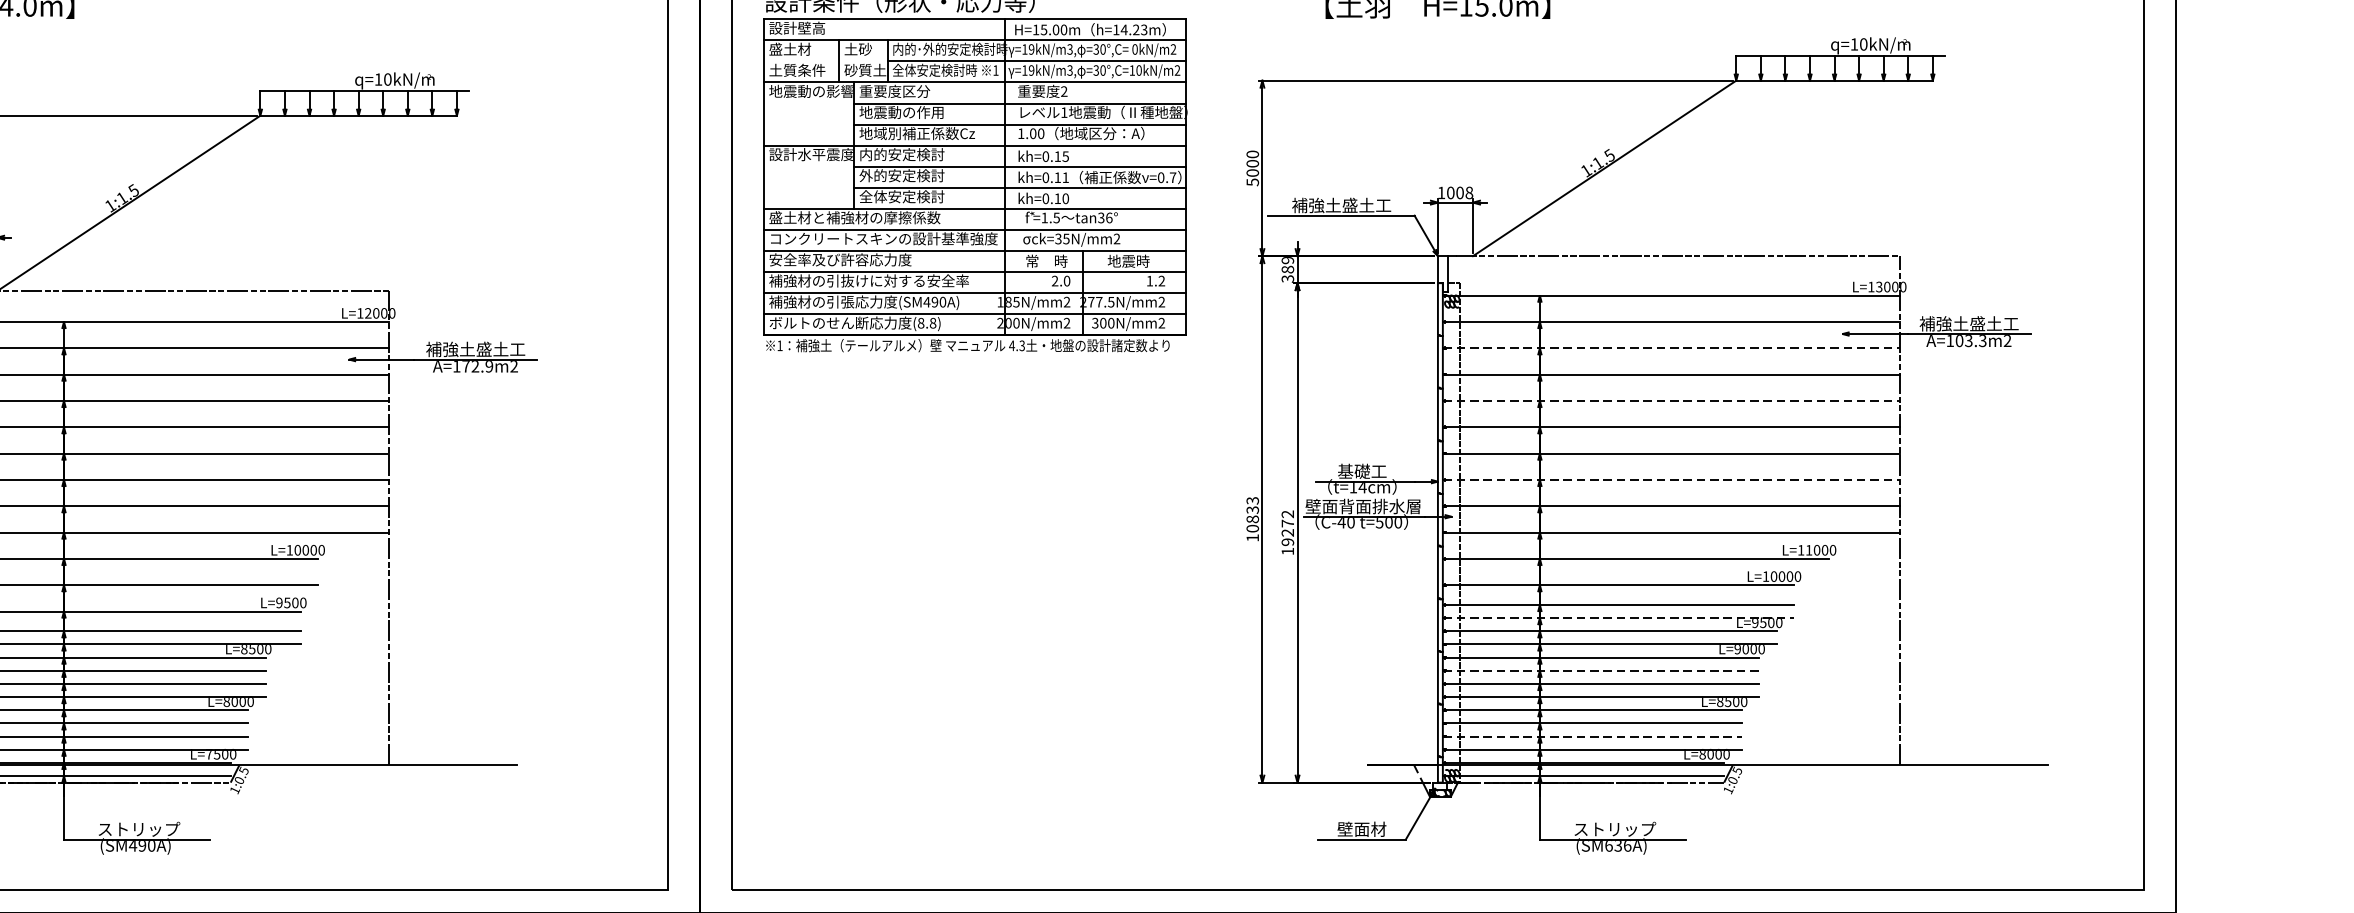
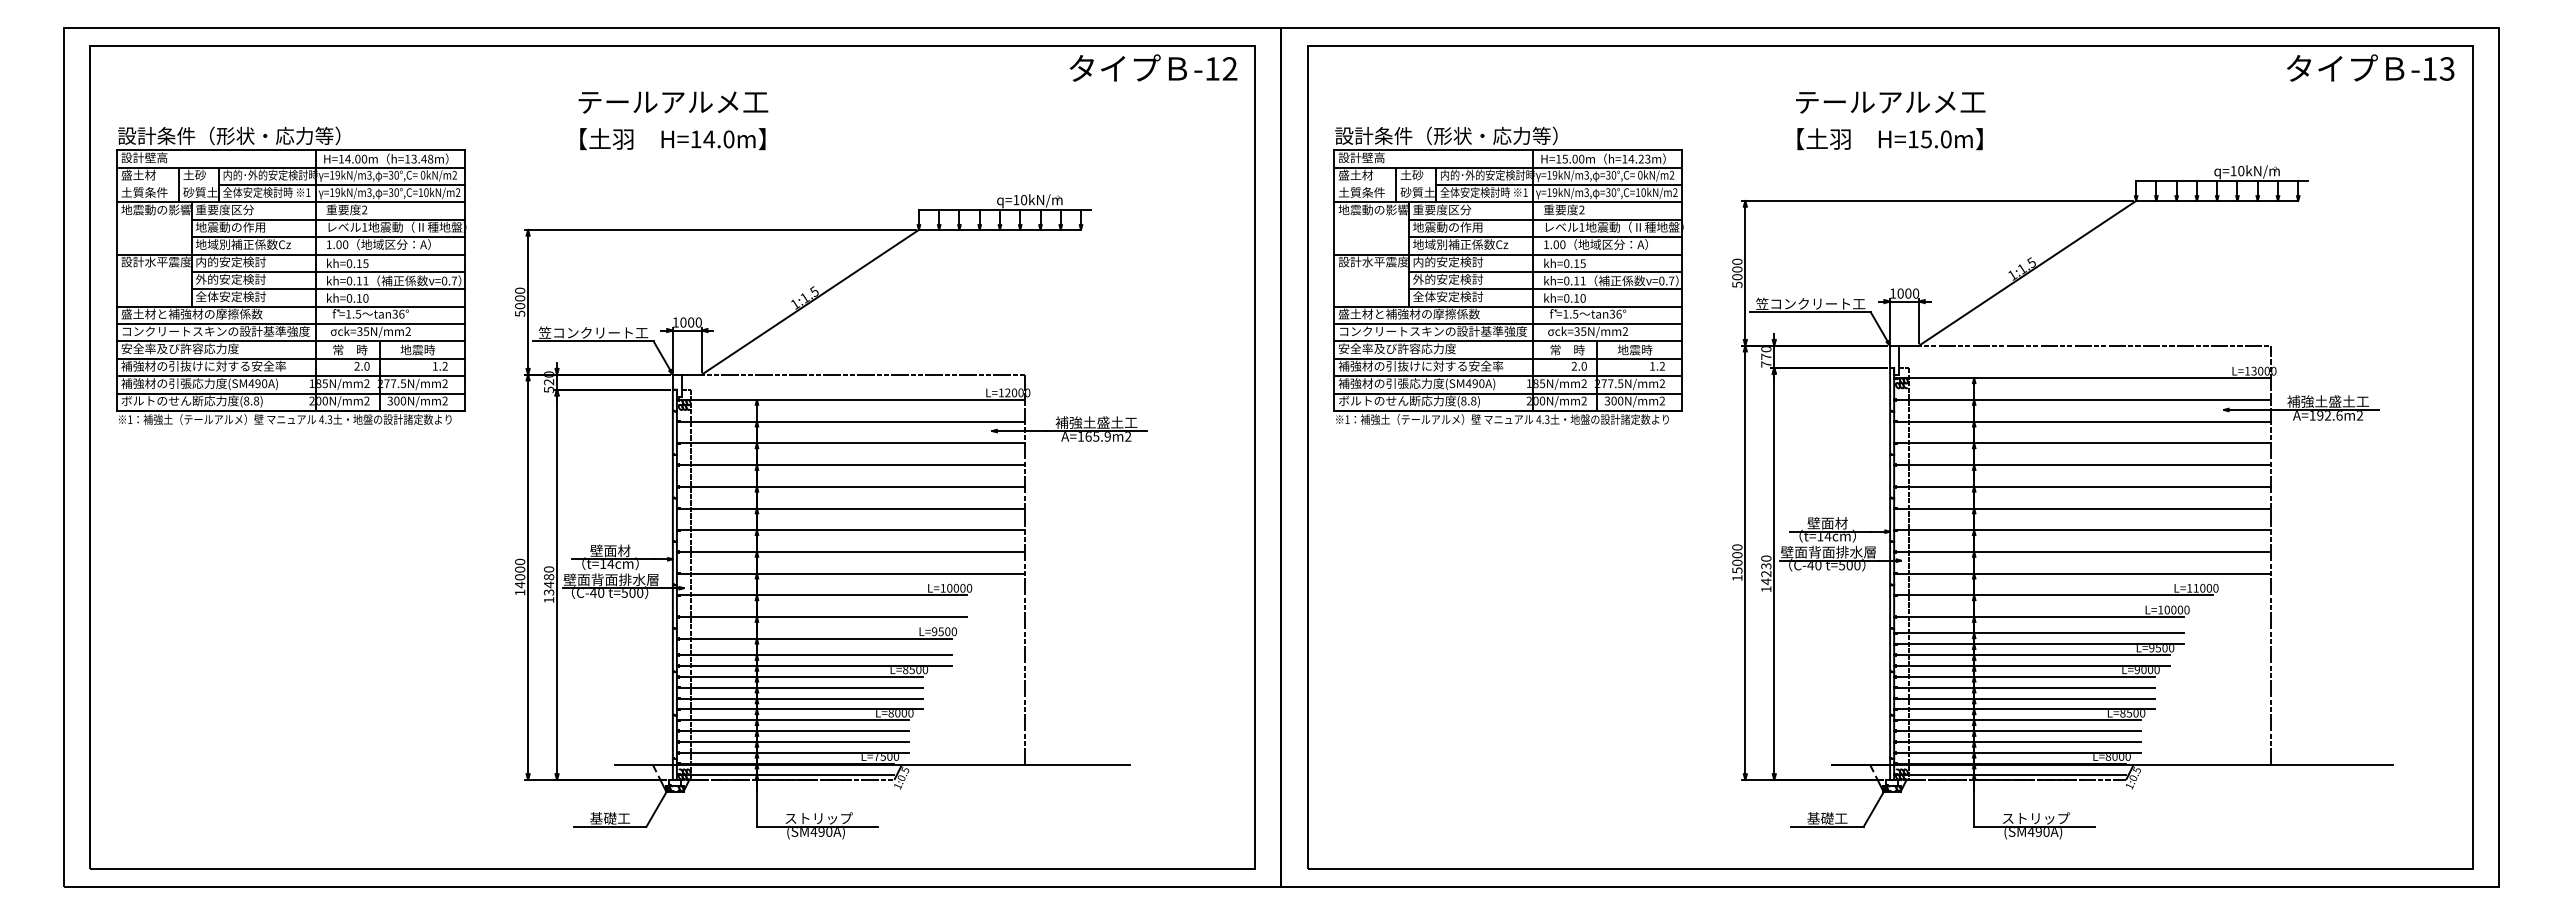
text: (1469, 192) -> (1916, 293), 1008 -> 1000
text: (1341, 204) -> (1810, 303), 補強土盛土工 -> 笠コンクリート工
text: (1288, 270) -> (1766, 357), 389 -> 770
text: (1970, 340) -> (2329, 415), A=103.3m2 -> A=192.6m2
line: (1672, 348) -> (2083, 421), dashed -> solid
text: (470, 366) -> (1092, 436), A=172.9m2 -> A=165.9m2
line: (1672, 401) -> (2083, 465), dashed -> solid
text: (1362, 471) -> (1827, 523), 基礎工 -> 壁面材
line: (1672, 480) -> (2083, 530), dashed -> solid
text: (1252, 514) -> (1737, 558), 10833 -> 15000
text: (1288, 528) -> (1766, 570), 19272 -> 14230
line: (1619, 618) -> (2039, 644), dashed -> solid
line: (1602, 670) -> (2025, 687), dashed -> solid
line: (1593, 736) -> (2018, 741), dashed -> solid
text: (1362, 829) -> (1827, 818), 壁面材 -> 基礎工
text: (1617, 846) -> (2038, 832), (SM636A) -> (SM490A)

